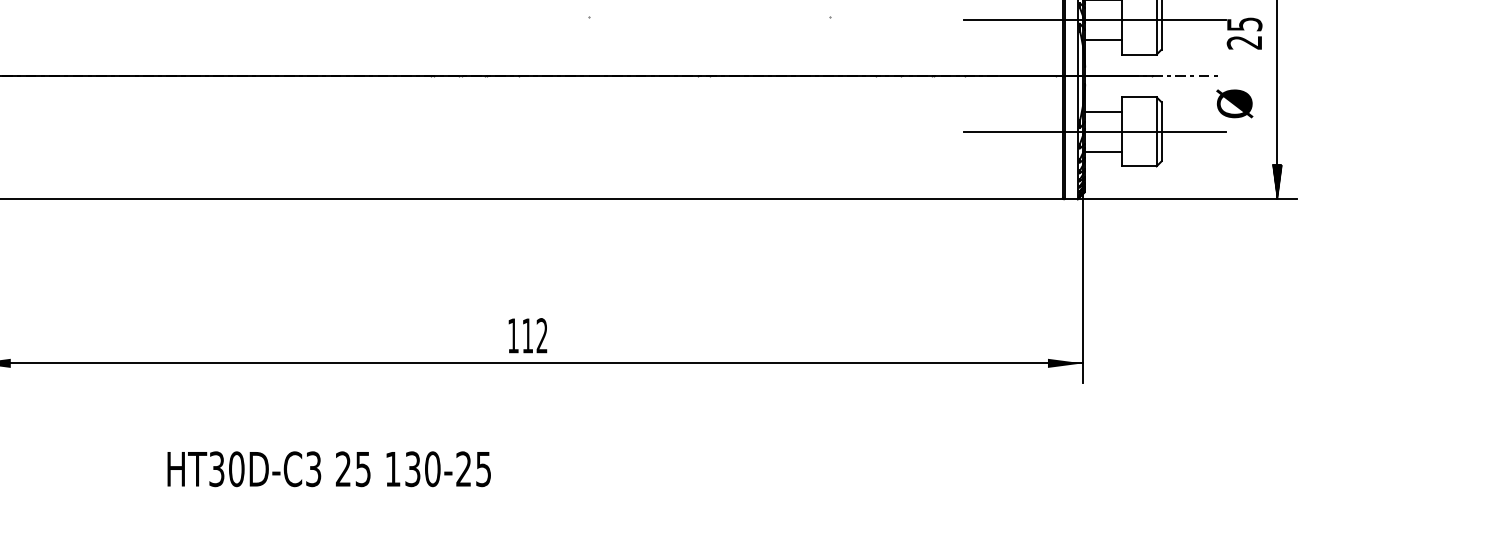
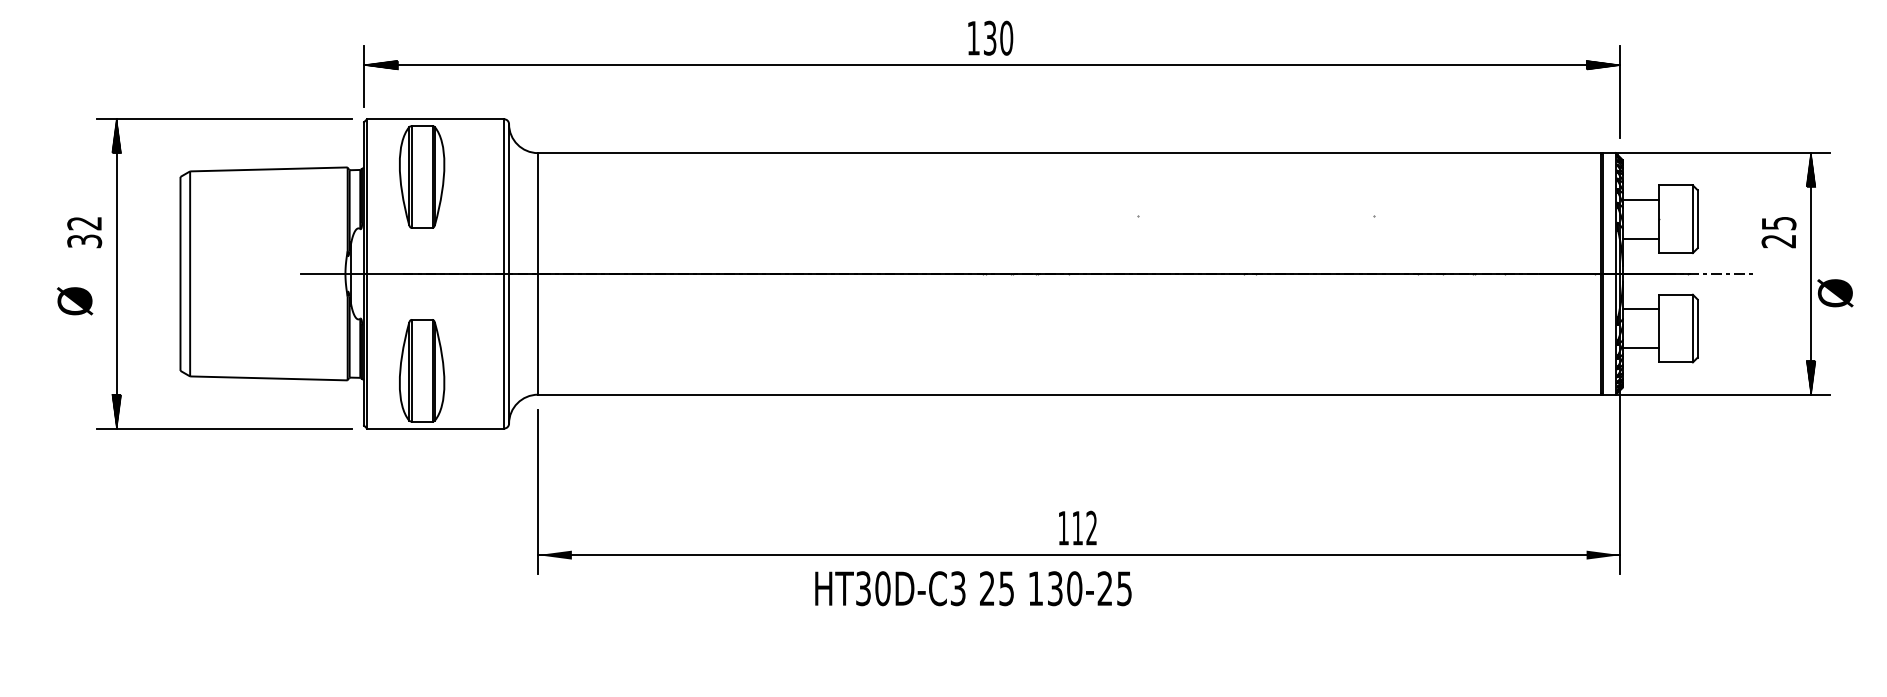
line: (1094, 20) -> (1632, 219), removed
text: (1234, 104) -> (1835, 293), moved
line: (1094, 131) -> (1632, 328), removed
text: (329, 469) -> (973, 588), moved

